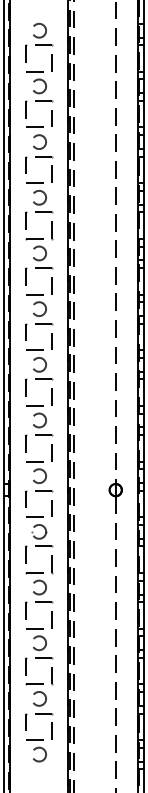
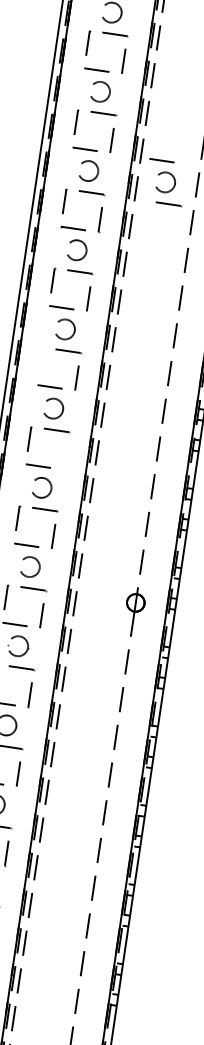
part: (93, 197) -> (165, 182), added
line: (26, 331) -> (42, 358), removed
line: (51, 396) -> (64, 456), removed

